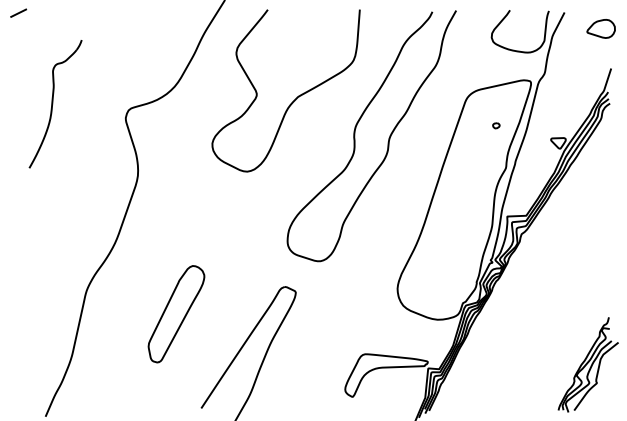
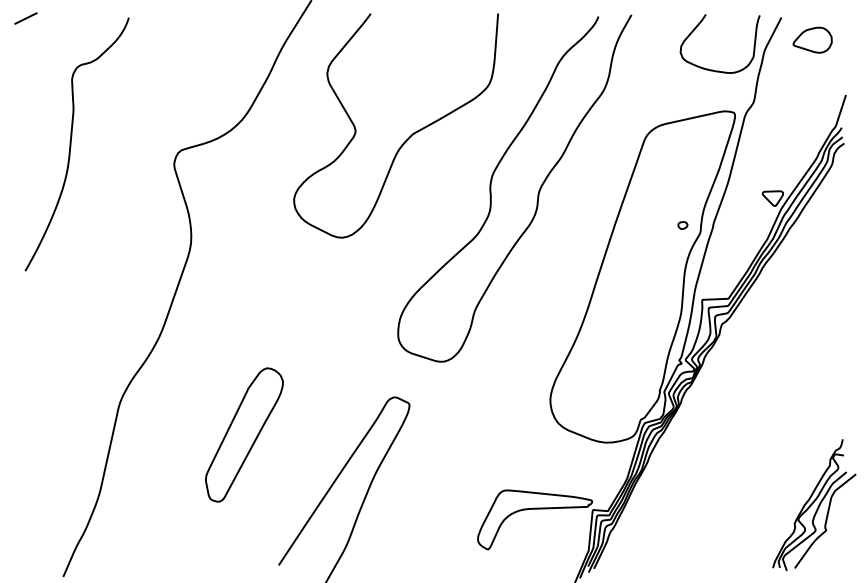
part: (600, 28) -> (811, 39), moved
part: (55, 103) -> (76, 143), size x1.43
part: (496, 125) -> (683, 225), moved

